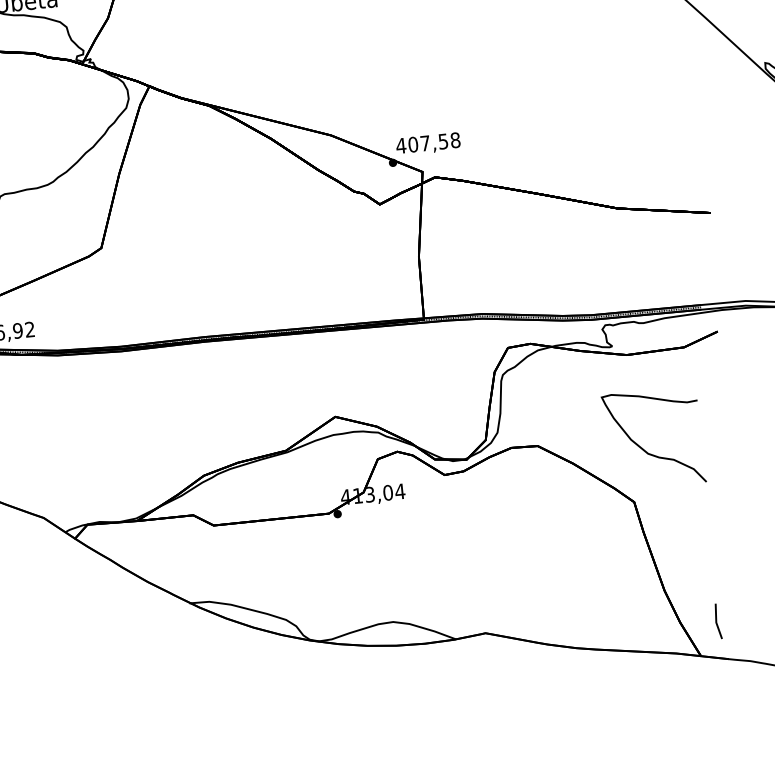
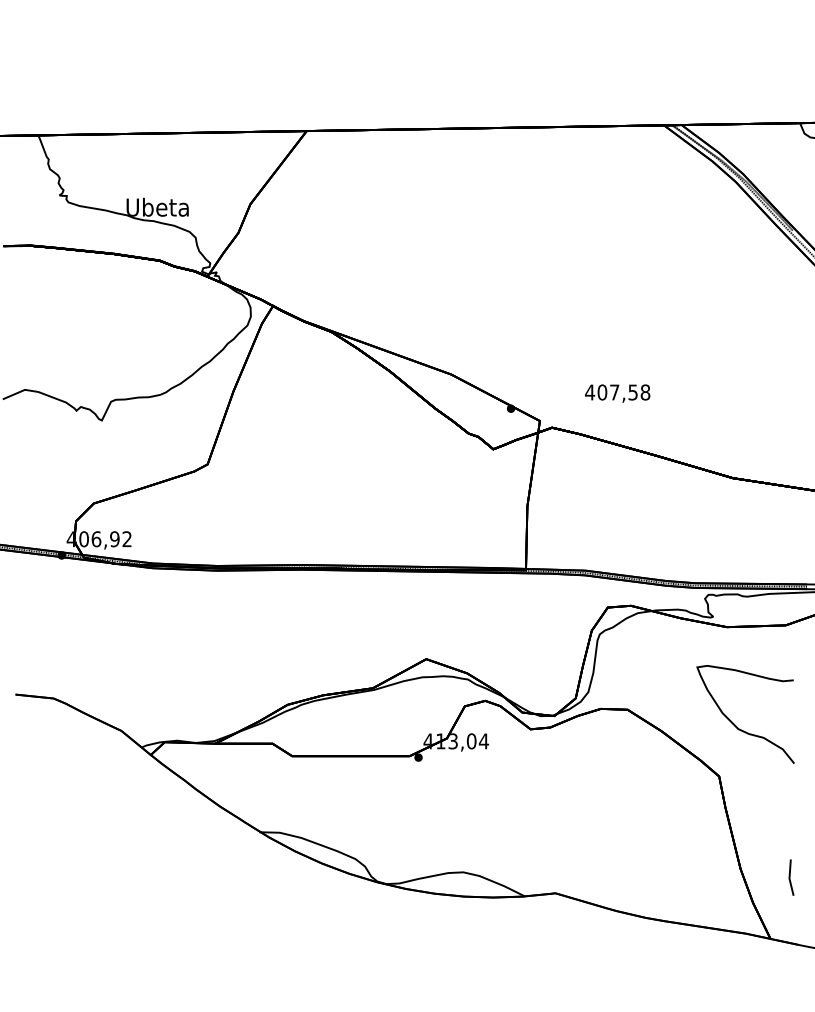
text: (428, 144) -> (617, 393), moved
line: (717, 621) -> (790, 877), moved

